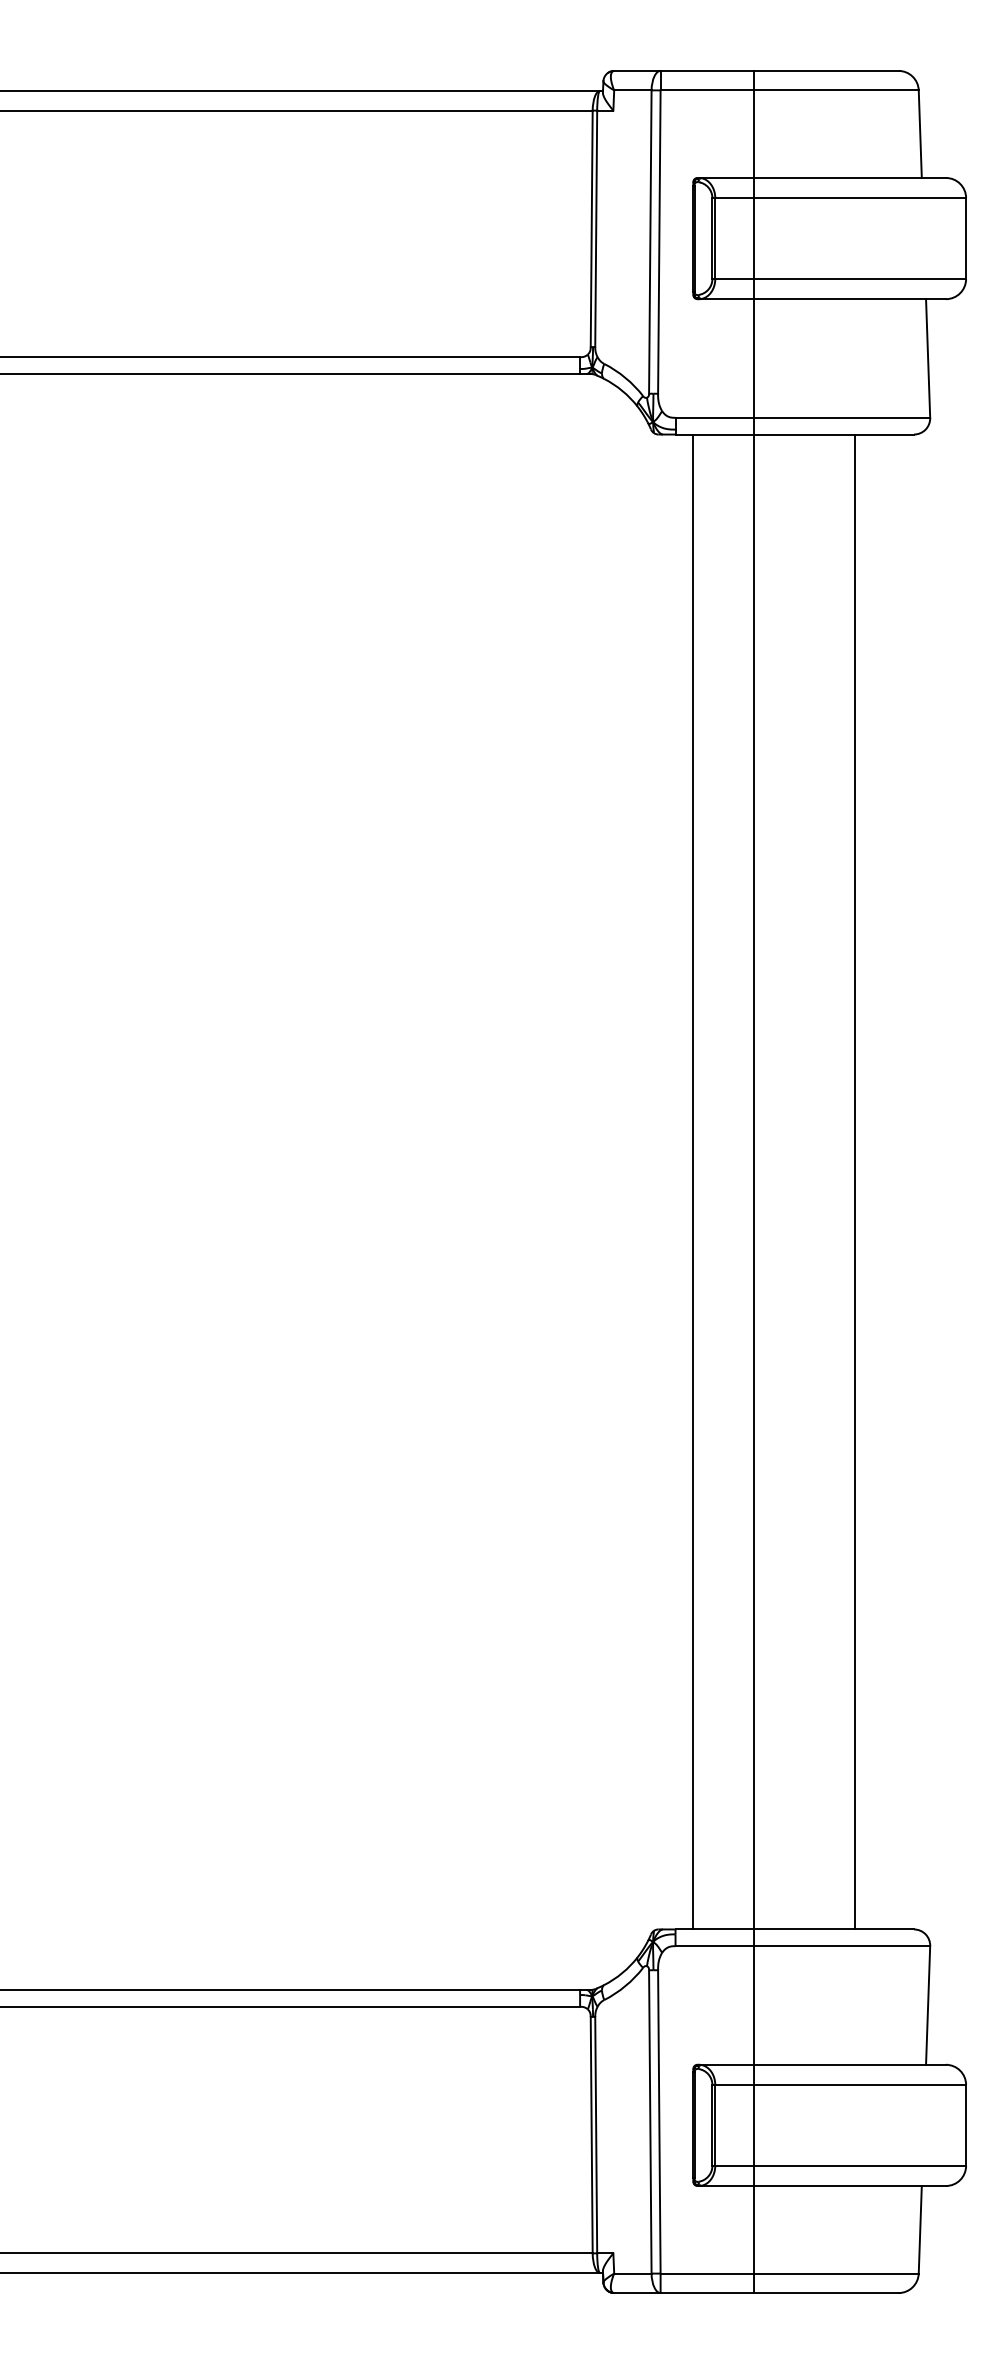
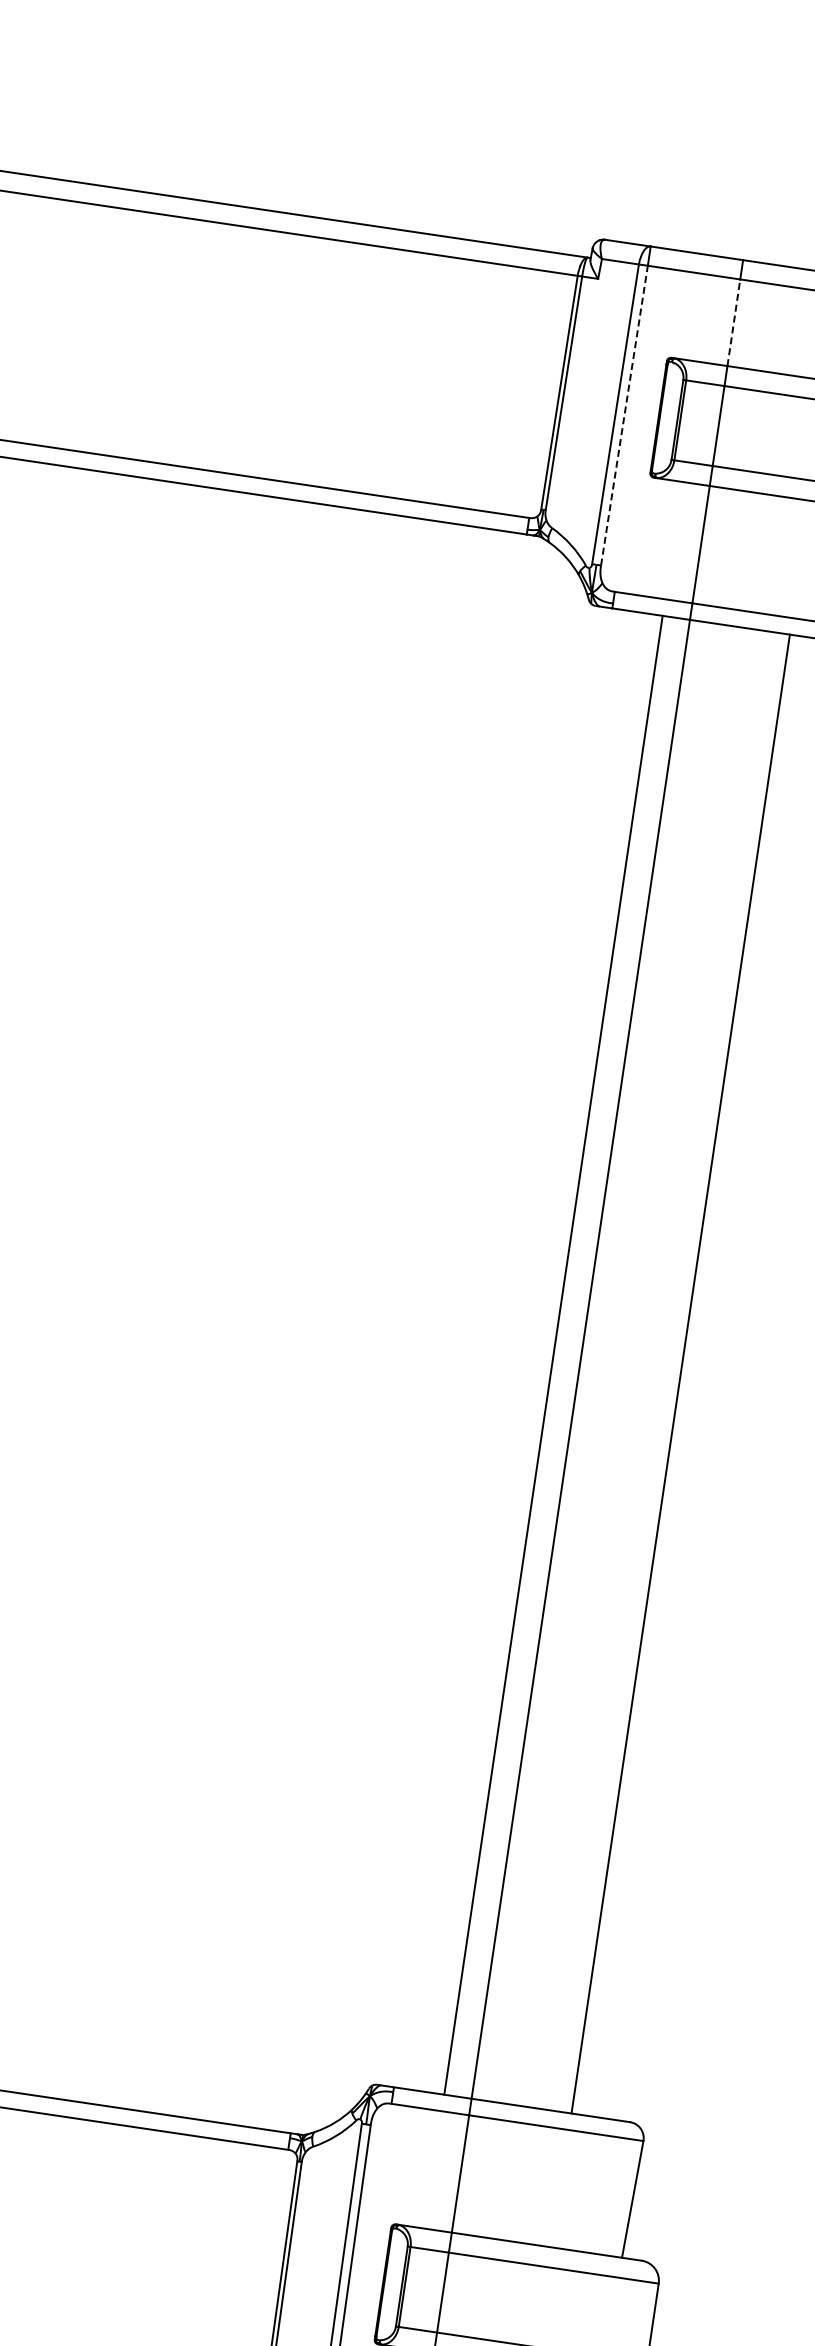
line: (754, 134) -> (734, 323), solid -> dashed
line: (659, 242) -> (624, 416), solid -> dashed
line: (693, 1181) -> (553, 1354), moved

